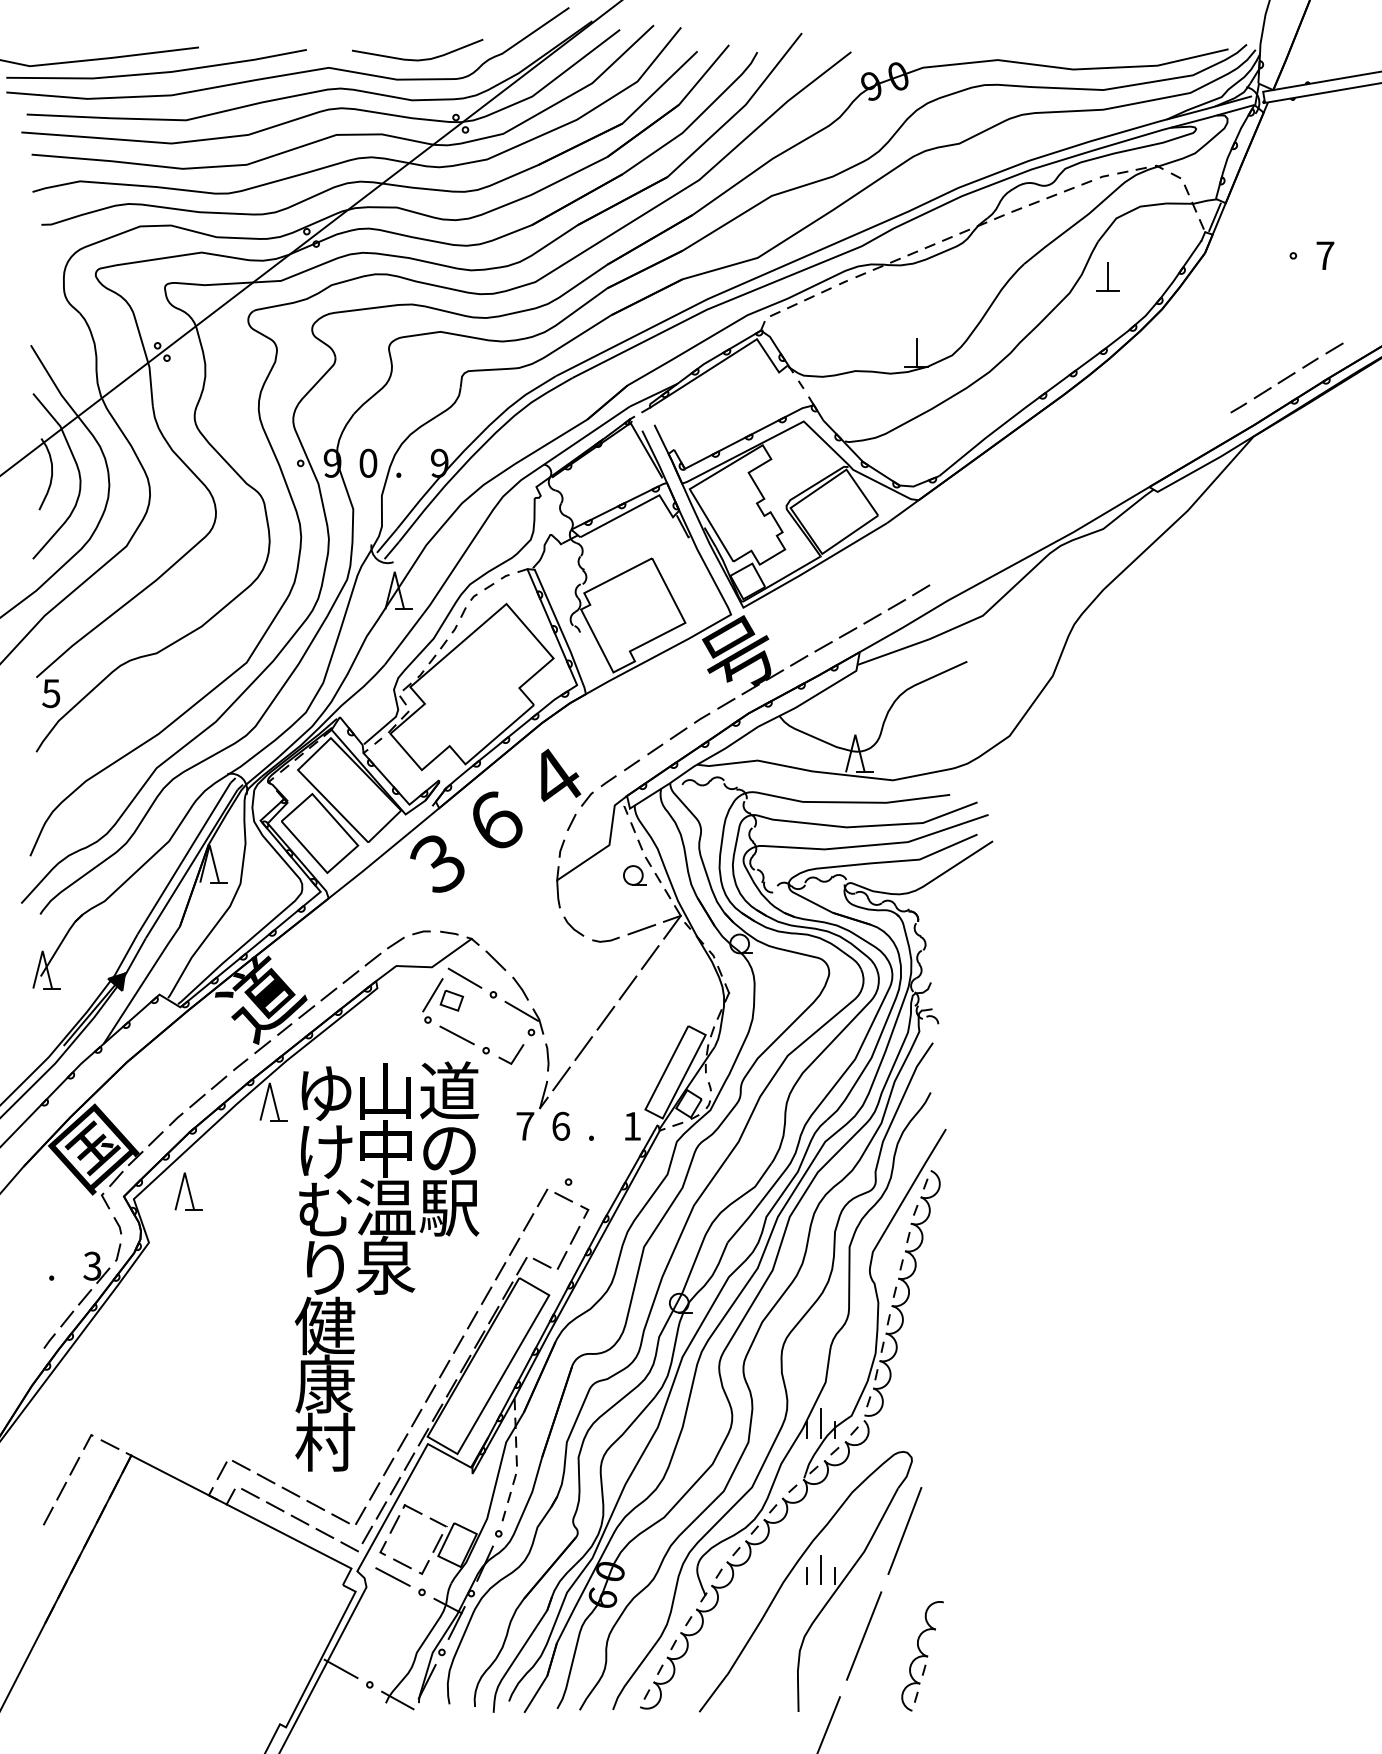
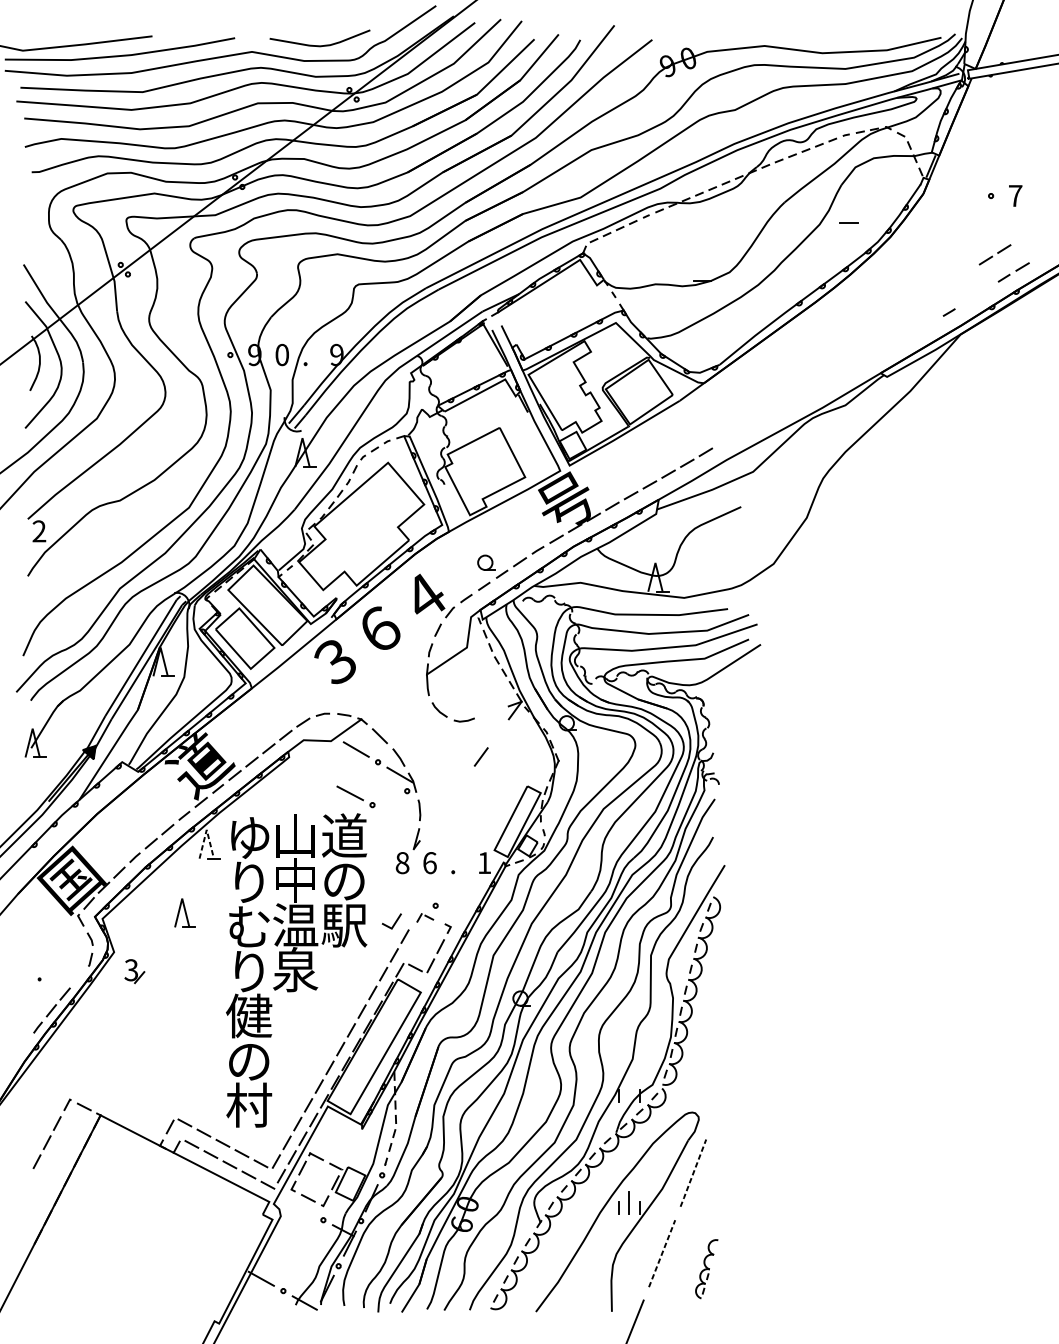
line: (1108, 276) -> (849, 211), removed
line: (916, 352) -> (702, 270), removed
line: (1277, 383) -> (997, 253), moved
text: (51, 693) -> (39, 531), 5 -> 2
part: (634, 875) -> (486, 562), moved
line: (641, 929) -> (491, 712), removed
line: (649, 957) -> (497, 733), removed
part: (443, 1000) -> (339, 766), removed
line: (605, 1017) -> (463, 779), removed
line: (583, 1048) -> (447, 803), removed
line: (515, 1055) -> (395, 922), moved
line: (561, 1078) -> (430, 826), removed
line: (269, 1083) -> (206, 830), solid -> dashed
text: (525, 1126) -> (402, 863), 7 -> 8
text: (326, 1151) -> (250, 882), け -> り
part: (188, 1191) -> (185, 913), moved
part: (554, 1197) -> (424, 917), size x0.6
part: (96, 1267) -> (134, 971), moved
text: (324, 1383) -> (248, 1060), 康 -> の
line: (821, 1423) -> (629, 1090), removed
line: (904, 1531) -> (693, 1173), solid -> dashed
line: (392, 1576) -> (300, 1208), removed
line: (864, 1636) -> (662, 1254), solid -> dashed
part: (922, 1656) -> (706, 1269), size x0.7

